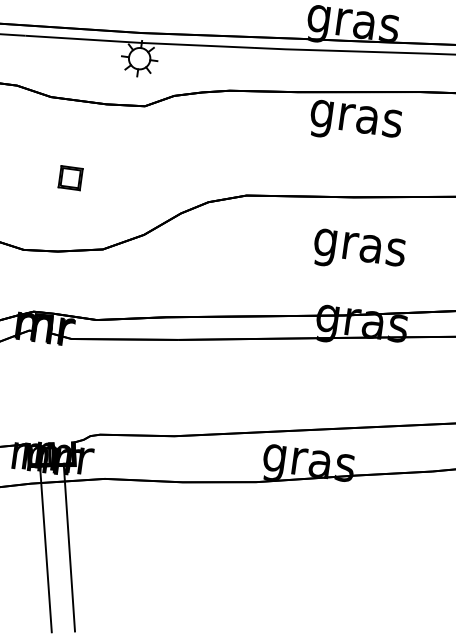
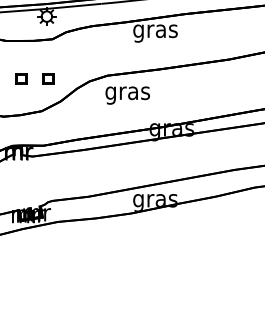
part: (125, 184) -> (48, 78), added
text: (358, 251) -> (127, 95), moved
line: (69, 547) -> (45, 257), removed
line: (44, 548) -> (33, 259), removed

